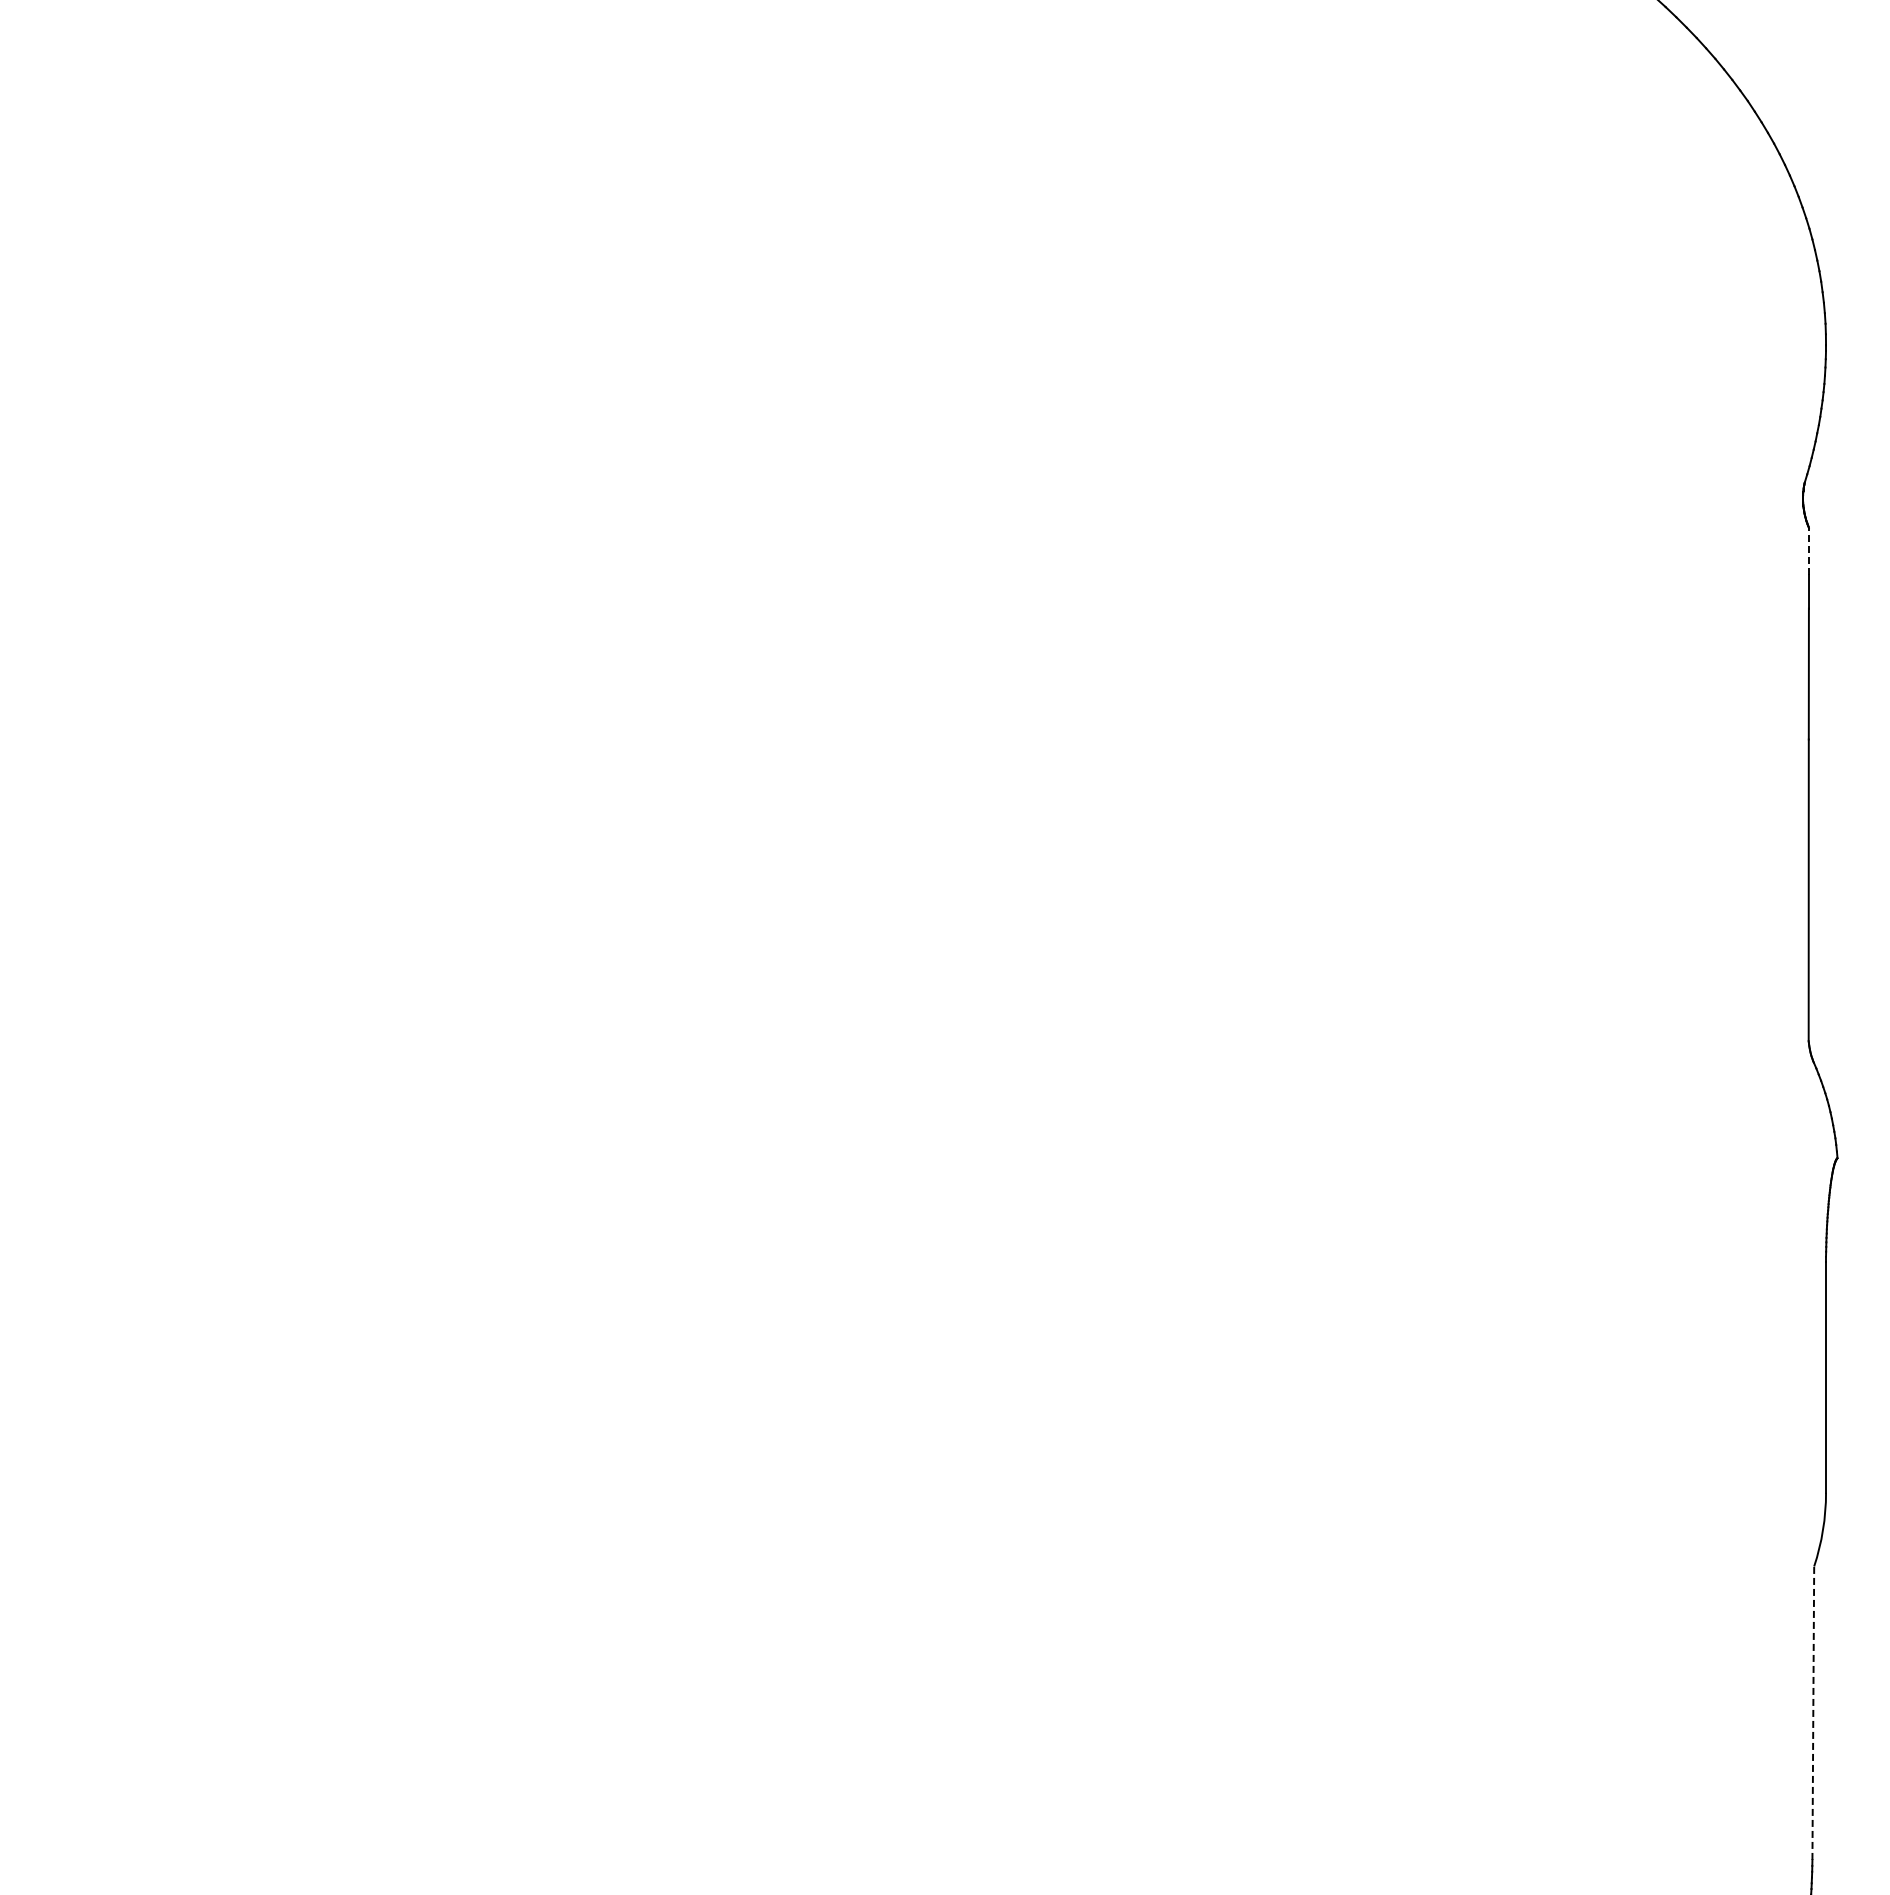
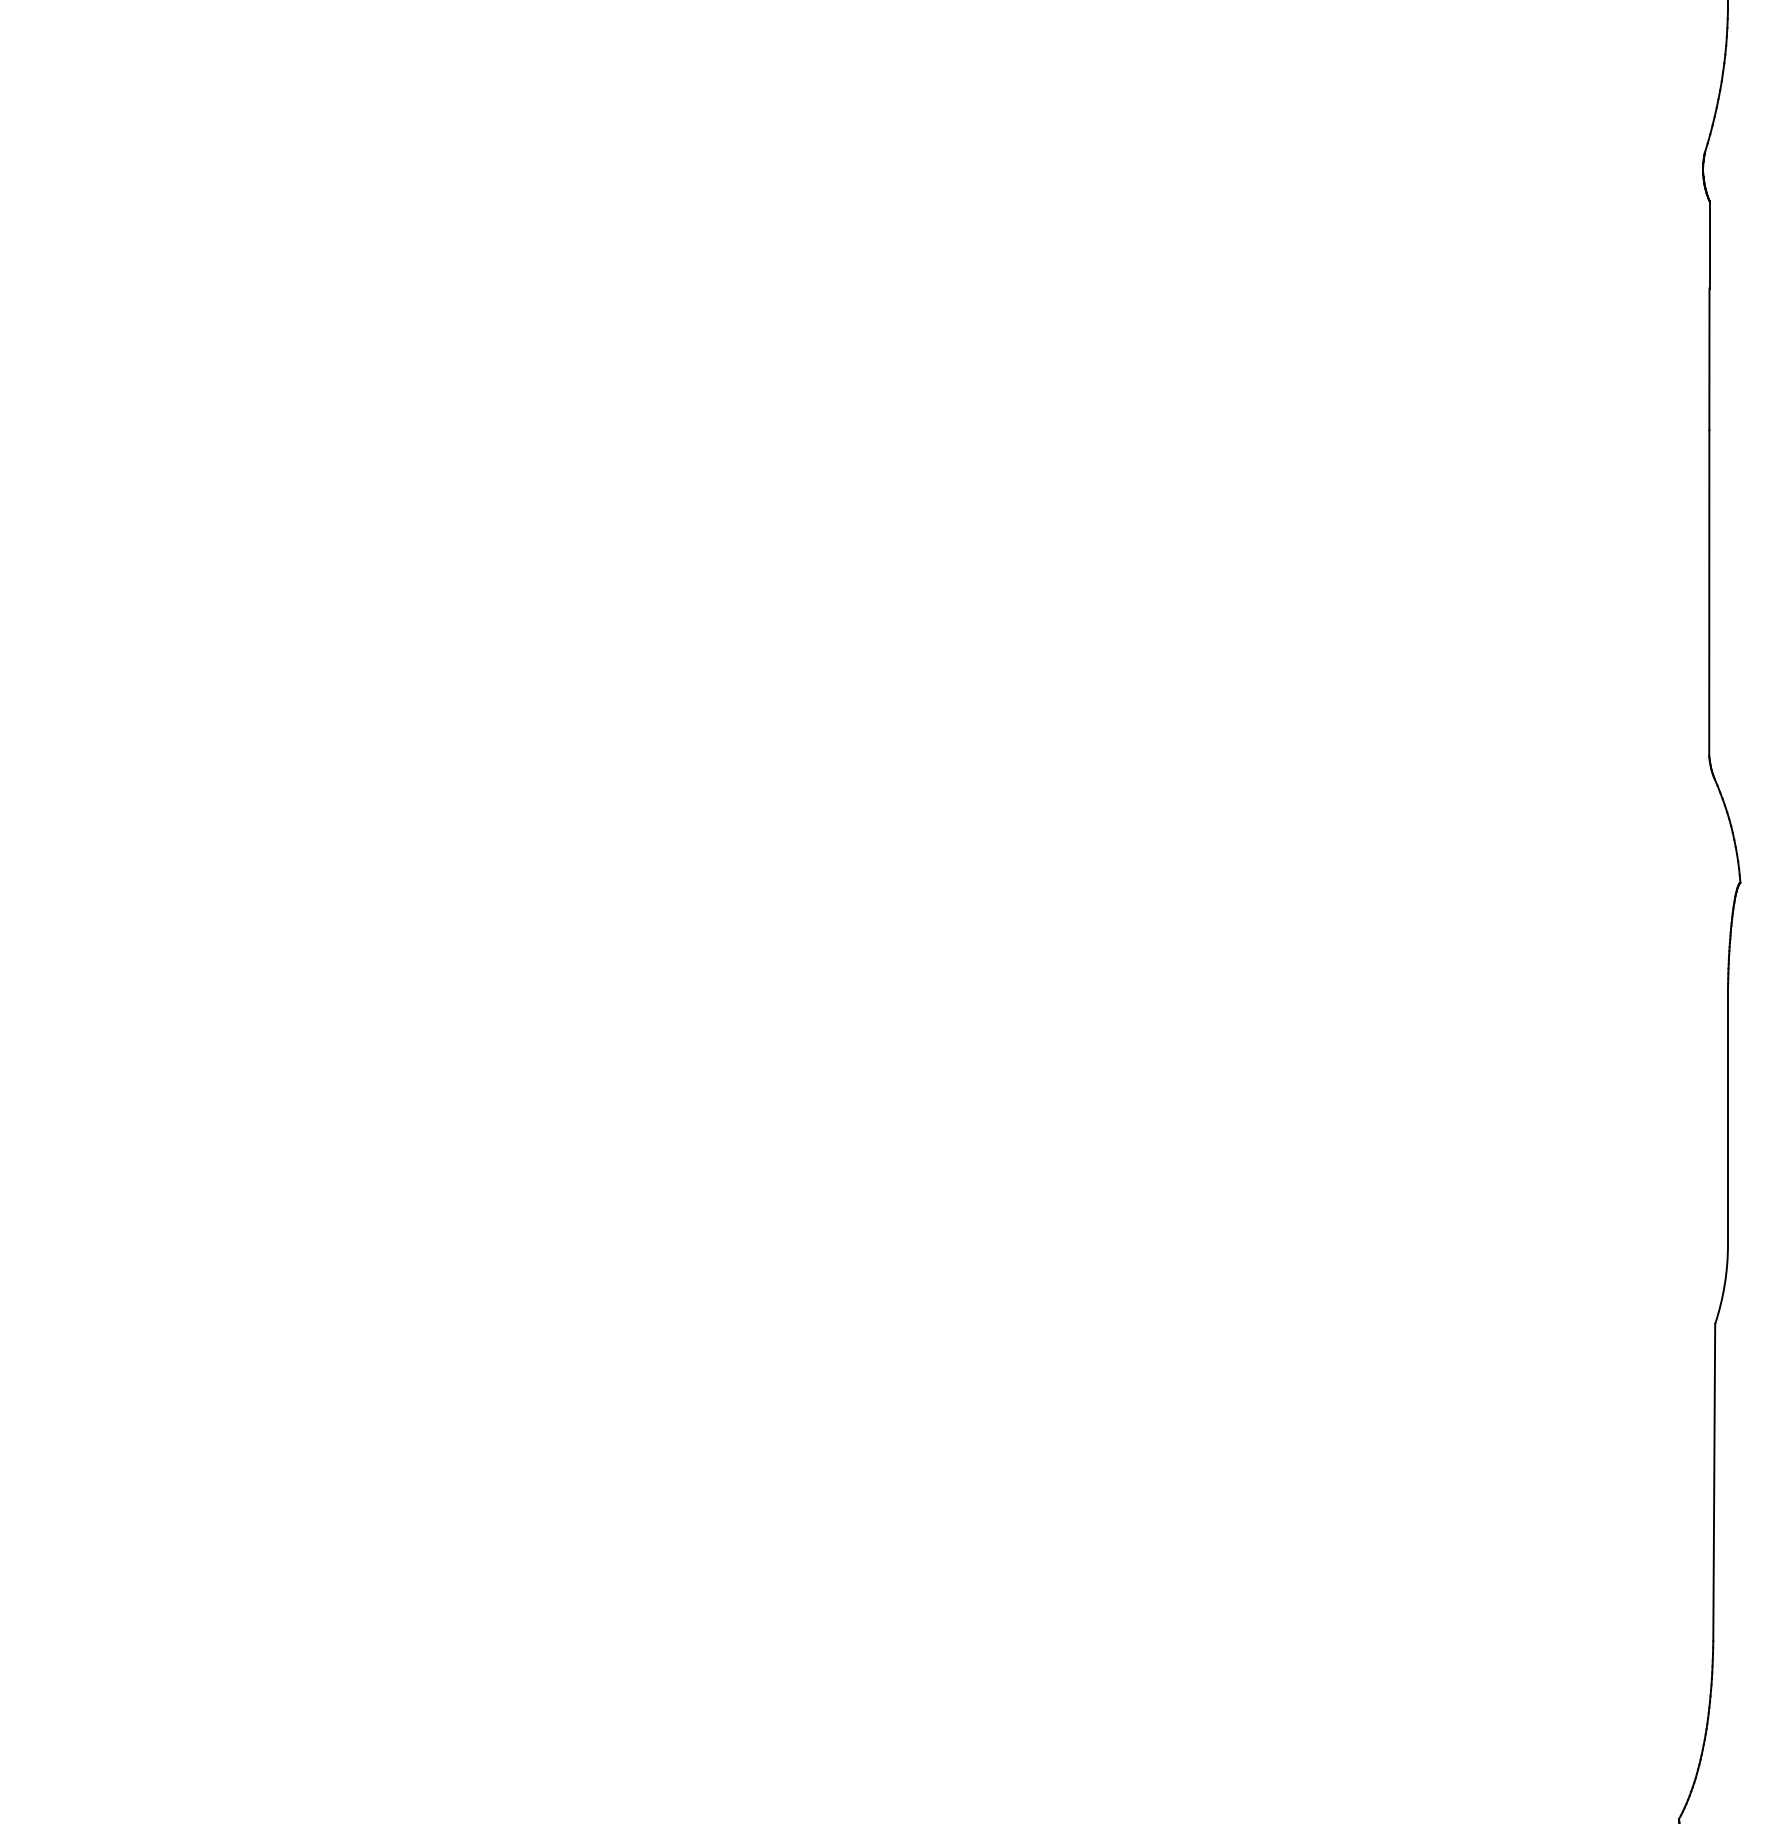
line: (1808, 550) -> (1709, 225), dashed -> solid
line: (1813, 1713) -> (1714, 1482), dashed -> solid

